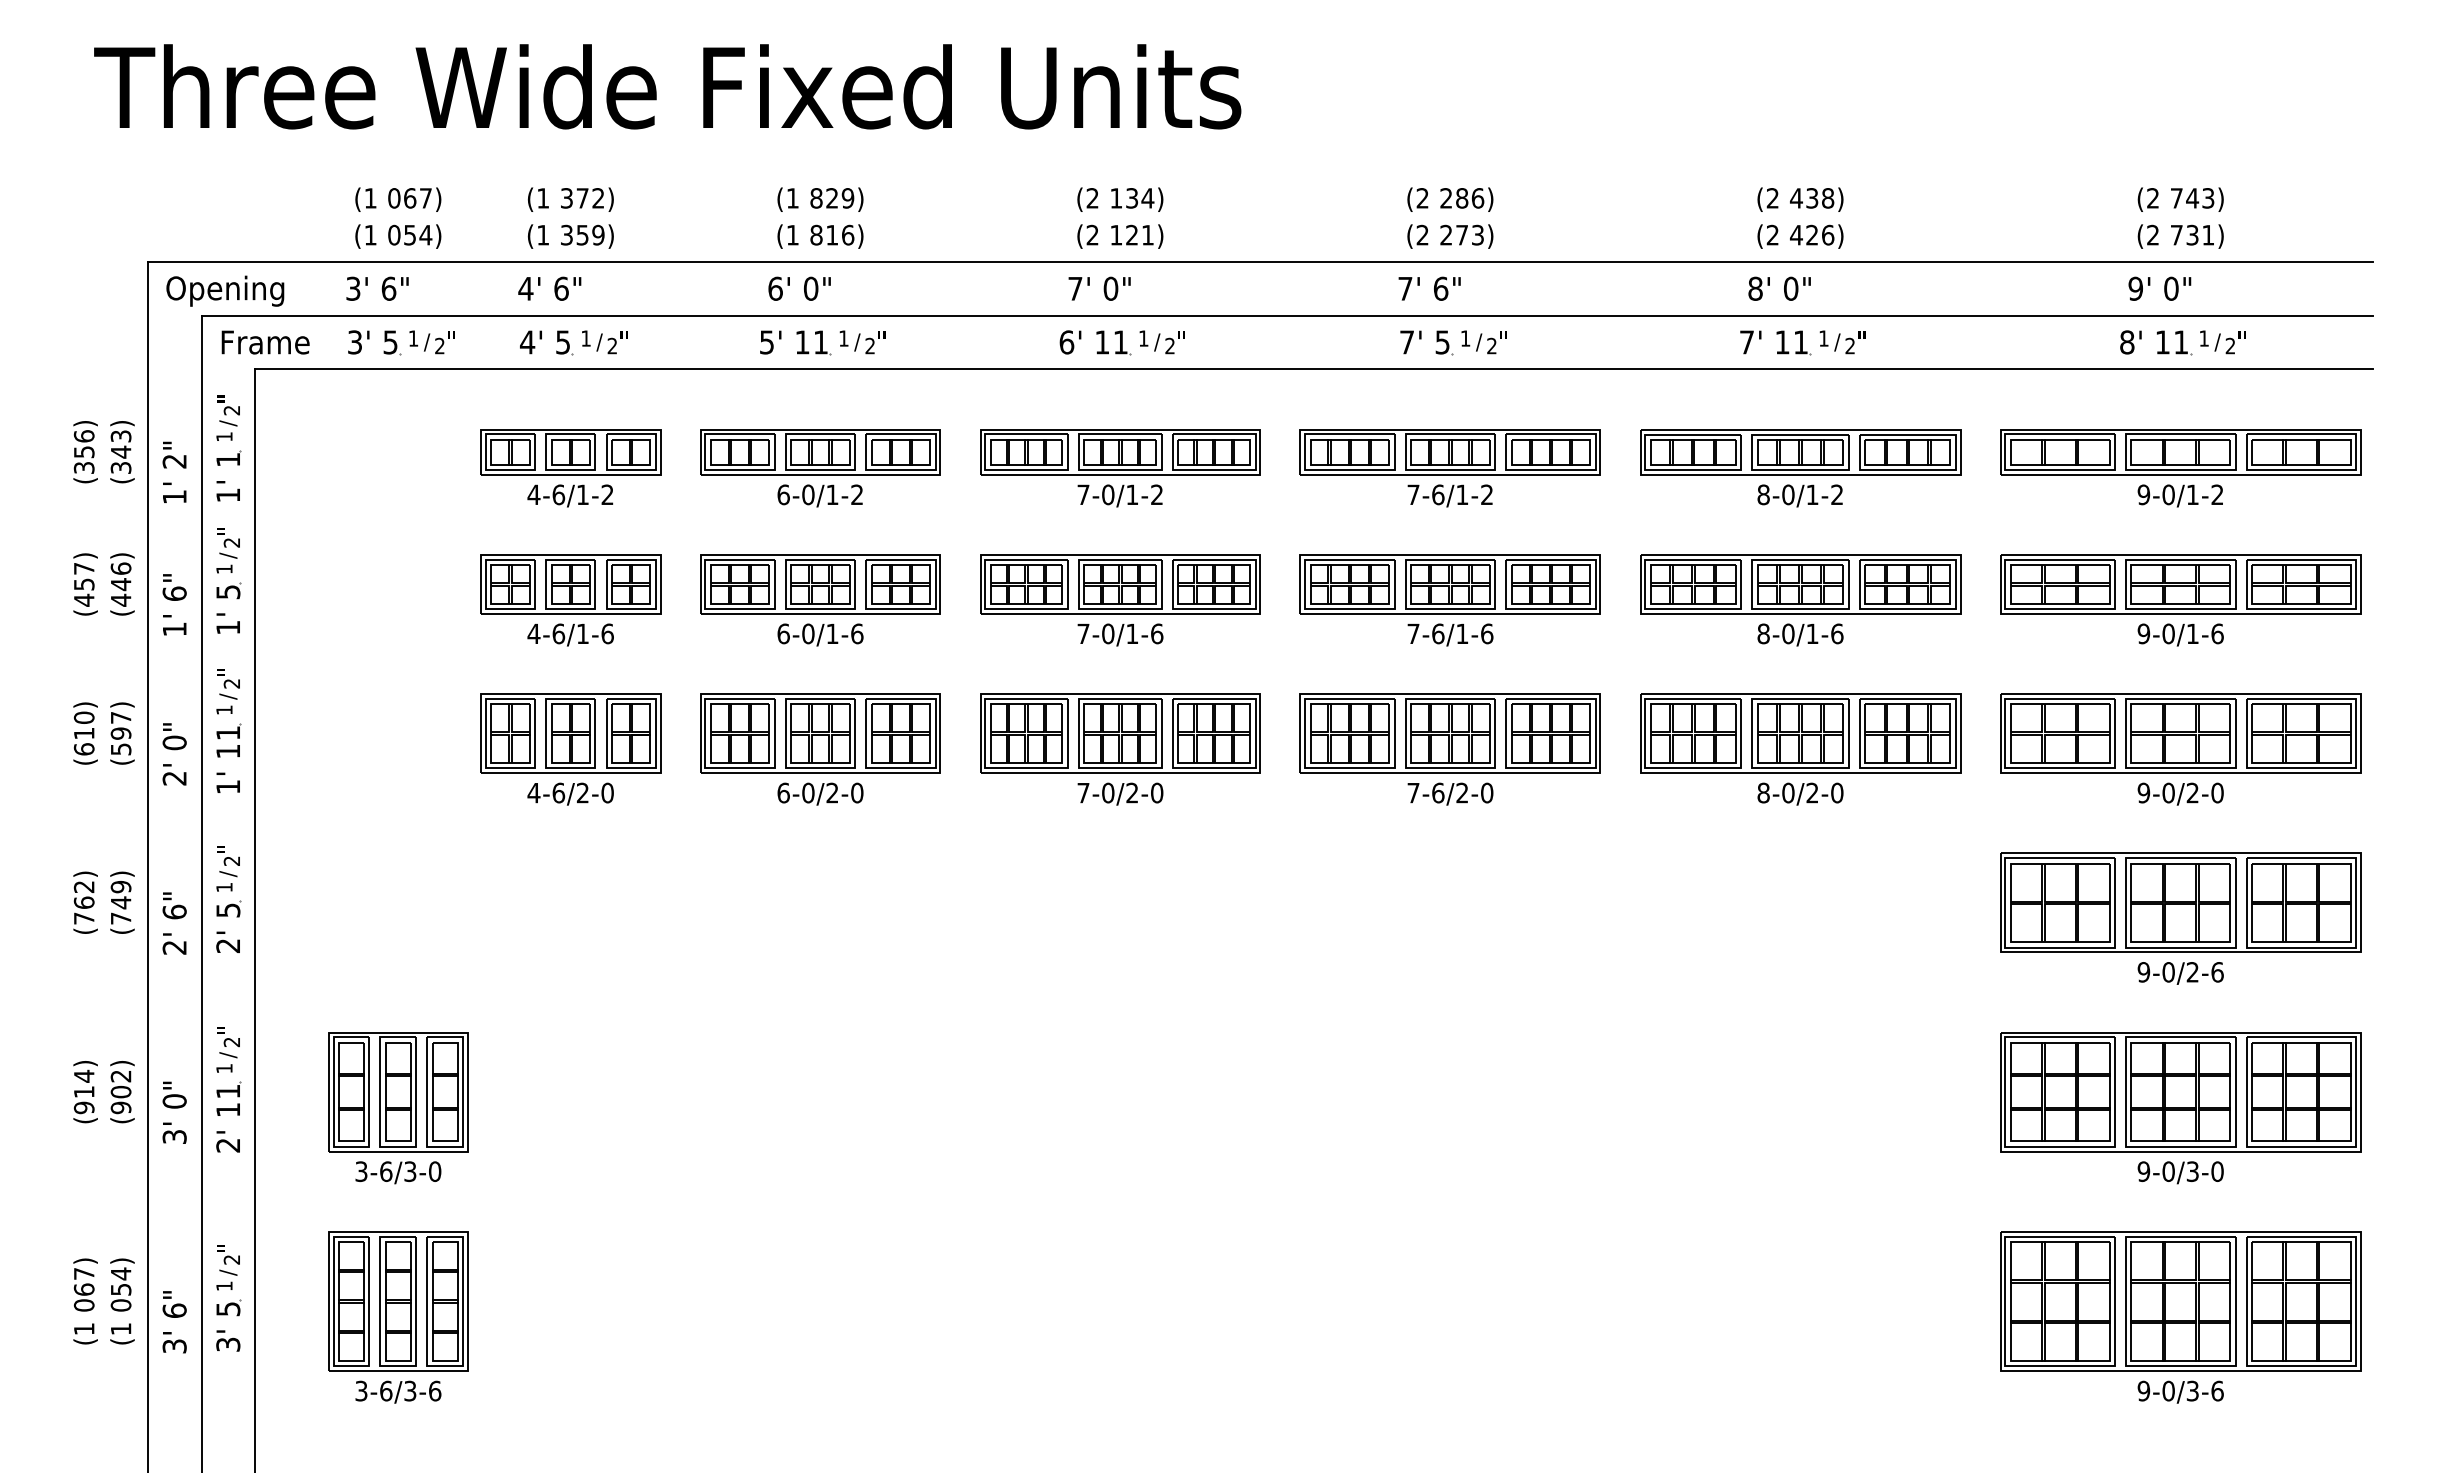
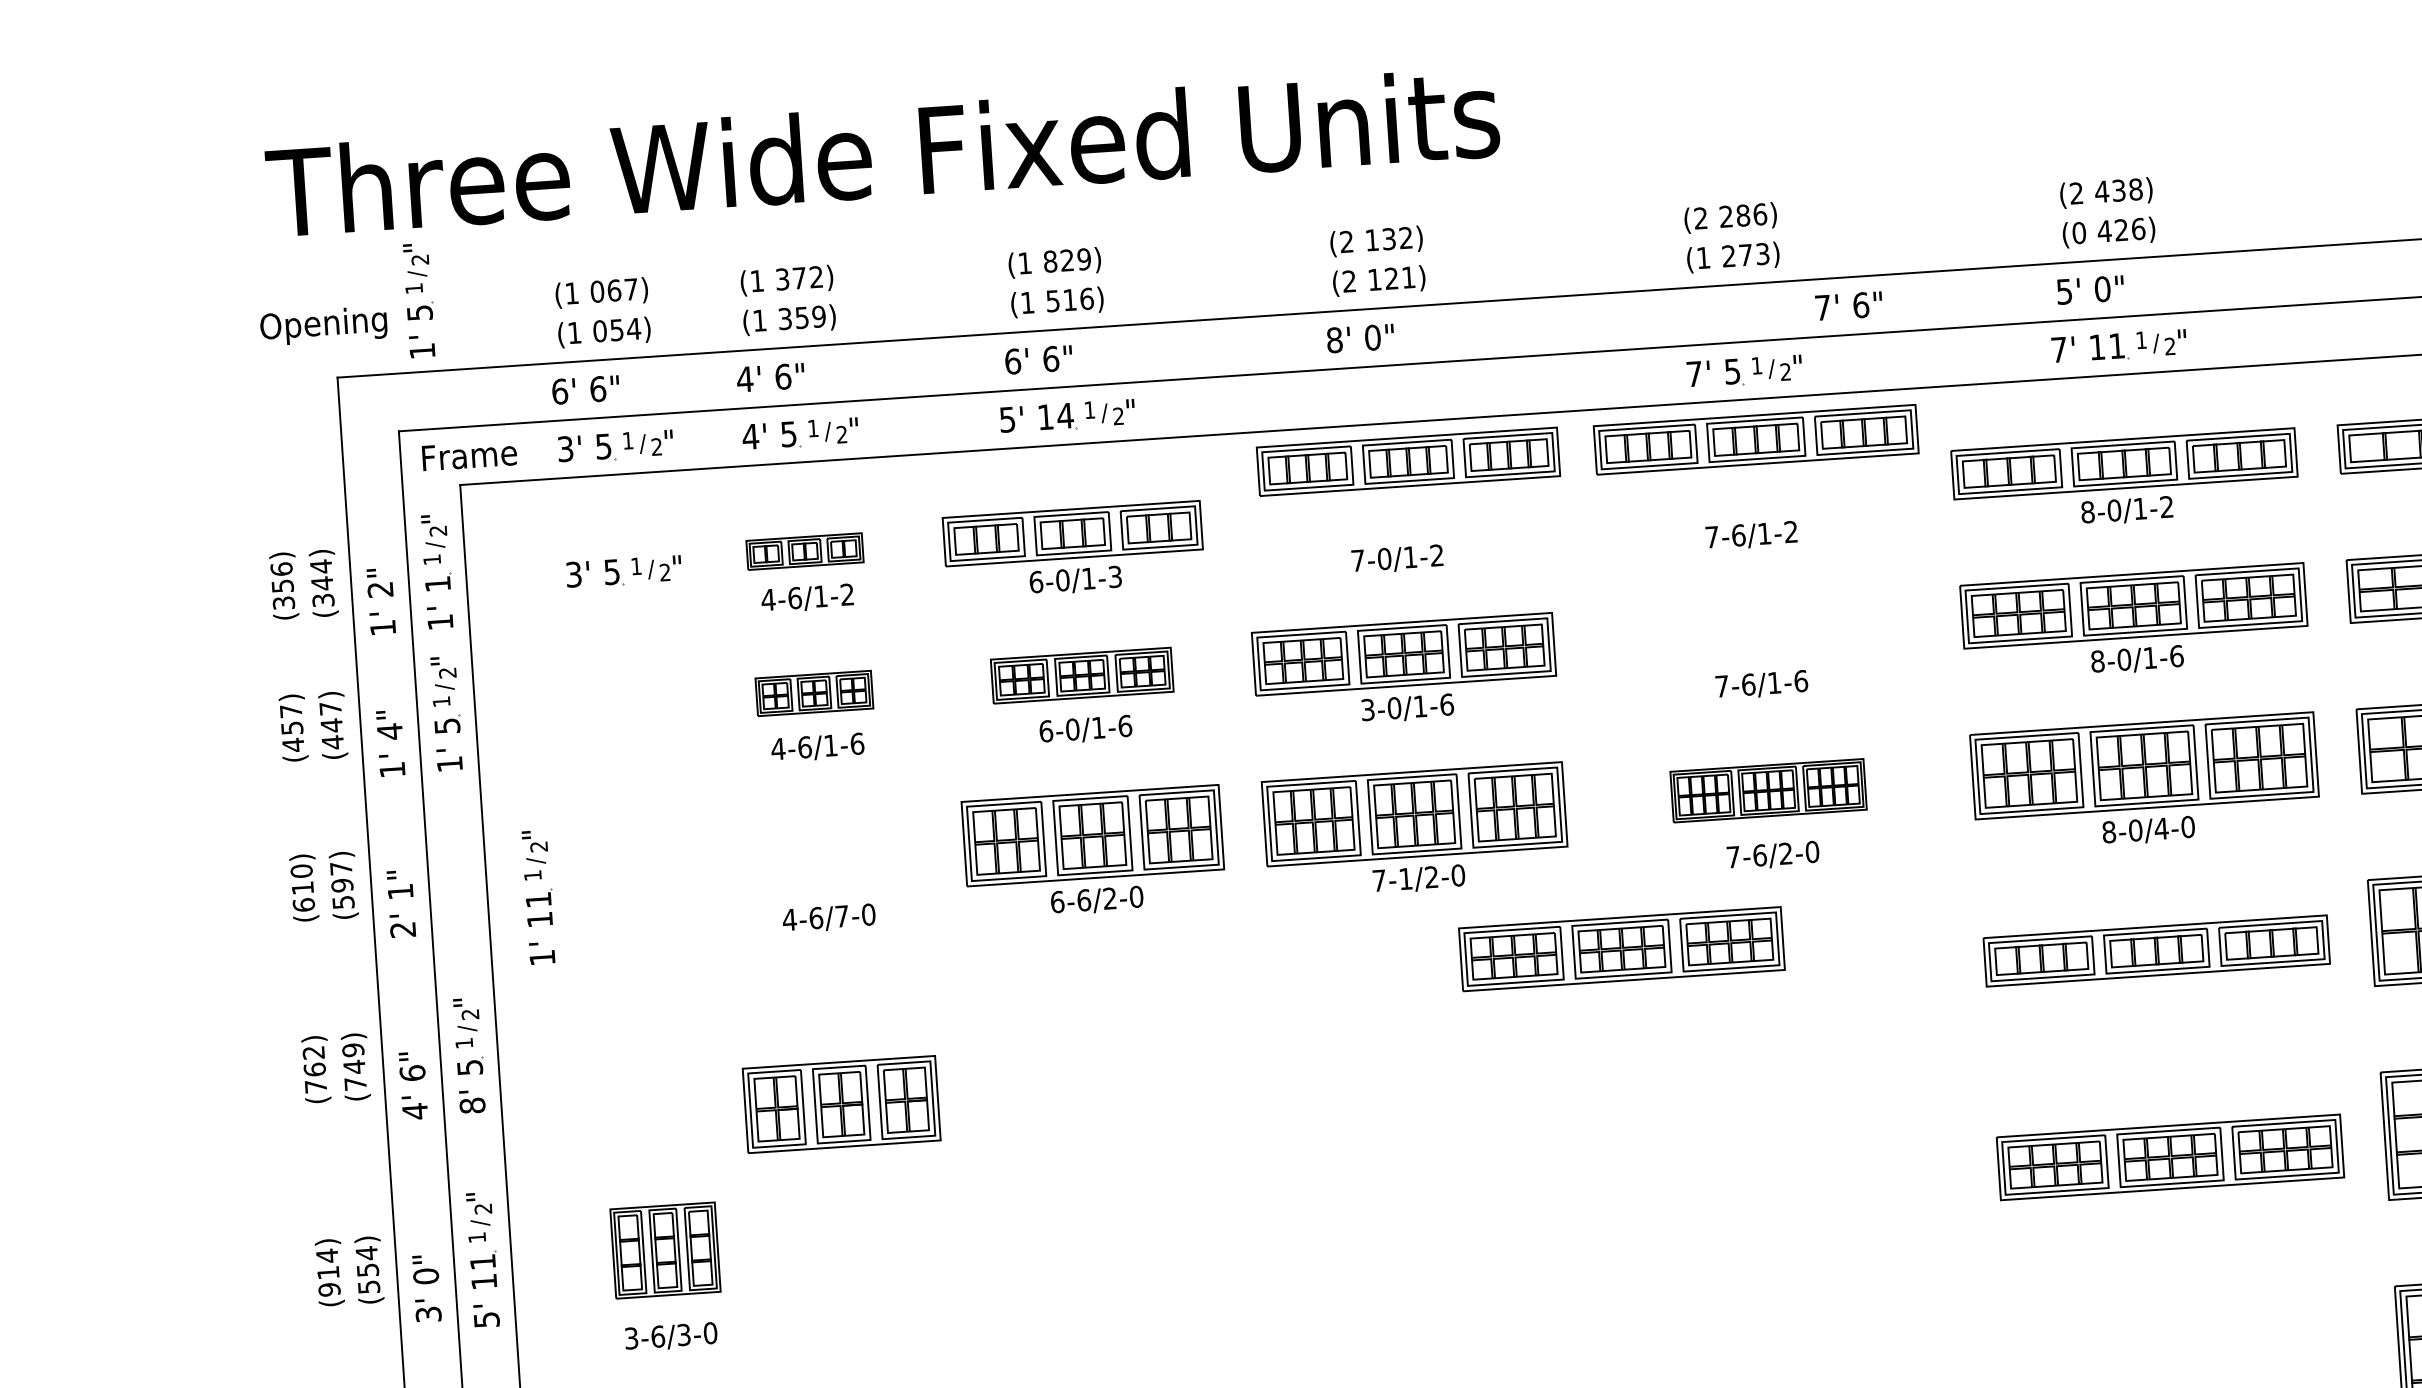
part: (228, 195) -> (419, 300), added
text: (1147, 198) -> (1405, 238), 134) -> 132)
text: (816, 234) -> (1053, 300), 816) -> 516)
text: (1422, 234) -> (1703, 257), (2 -> (1
text: (1772, 234) -> (2078, 232), (2 -> (0
text: (353, 288) -> (560, 391), 3' -> 6'
text: (810, 288) -> (1050, 358), 0" -> 6"
text: (1075, 288) -> (1334, 339), 7' -> 8'
text: (1429, 288) -> (1848, 305), moved
text: (1755, 288) -> (2064, 291), 8' -> 5'
text: (225, 290) -> (323, 325), moved
text: (820, 342) -> (1065, 416), 11 -> 14
part: (1121, 342) -> (1387, 394), removed
text: (120, 435) -> (320, 565), (343) -> (344)
part: (570, 452) -> (804, 551), size x0.6
part: (1120, 452) -> (1408, 462), moved
part: (1449, 452) -> (1755, 440), moved
part: (401, 459) -> (623, 571), added
text: (857, 494) -> (1115, 576), 6-0/1-2 -> 6-0/1-3
text: (120, 568) -> (329, 708), (446) -> (447)
part: (570, 584) -> (813, 693), size x0.6
part: (820, 584) -> (1082, 675), size x0.7
part: (1449, 584) -> (1620, 949), moved
text: (174, 593) -> (389, 731), 6" -> 4"
text: (1083, 633) -> (1367, 709), 7-0/1-6 -> 3-0/1-6
part: (228, 730) -> (538, 897), moved
part: (570, 733) -> (841, 1104), moved
part: (1449, 733) -> (1767, 790), size x0.6
text: (174, 742) -> (400, 891), 0" -> 1"
text: (582, 792) -> (841, 915), 4-6/2-0 -> 4-6/7-0
text: (808, 792) -> (1084, 899), 6-0/2-0 -> 6-6/2-0
text: (1108, 792) -> (1406, 878), 7-0/2-0 -> 7-1/2-0
text: (1812, 792) -> (2161, 828), 8-0/2-0 -> 8-0/4-0
part: (1800, 906) -> (2156, 951), added
text: (228, 945) -> (472, 1105), 2' -> 8'
text: (174, 947) -> (414, 1111), 2' -> 4'
text: (120, 1091) -> (367, 1269), (902) -> (554)
part: (398, 1092) -> (665, 1250), size x0.7
part: (1800, 1098) -> (2170, 1157), added
text: (228, 1145) -> (486, 1319), 2' -> 5'

